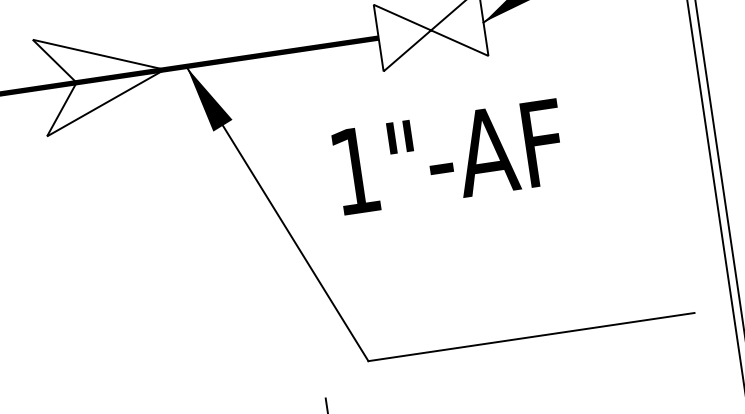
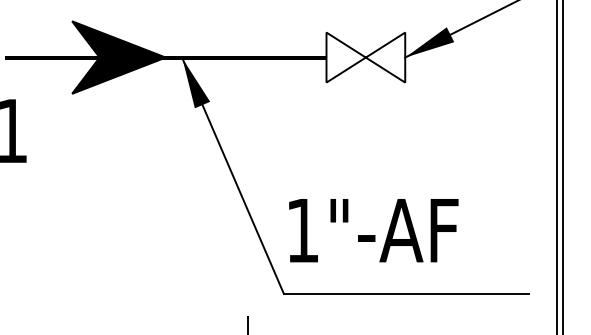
fill: (101, 78) -> (118, 57), added
text: (449, 156) -> (373, 230), moved

